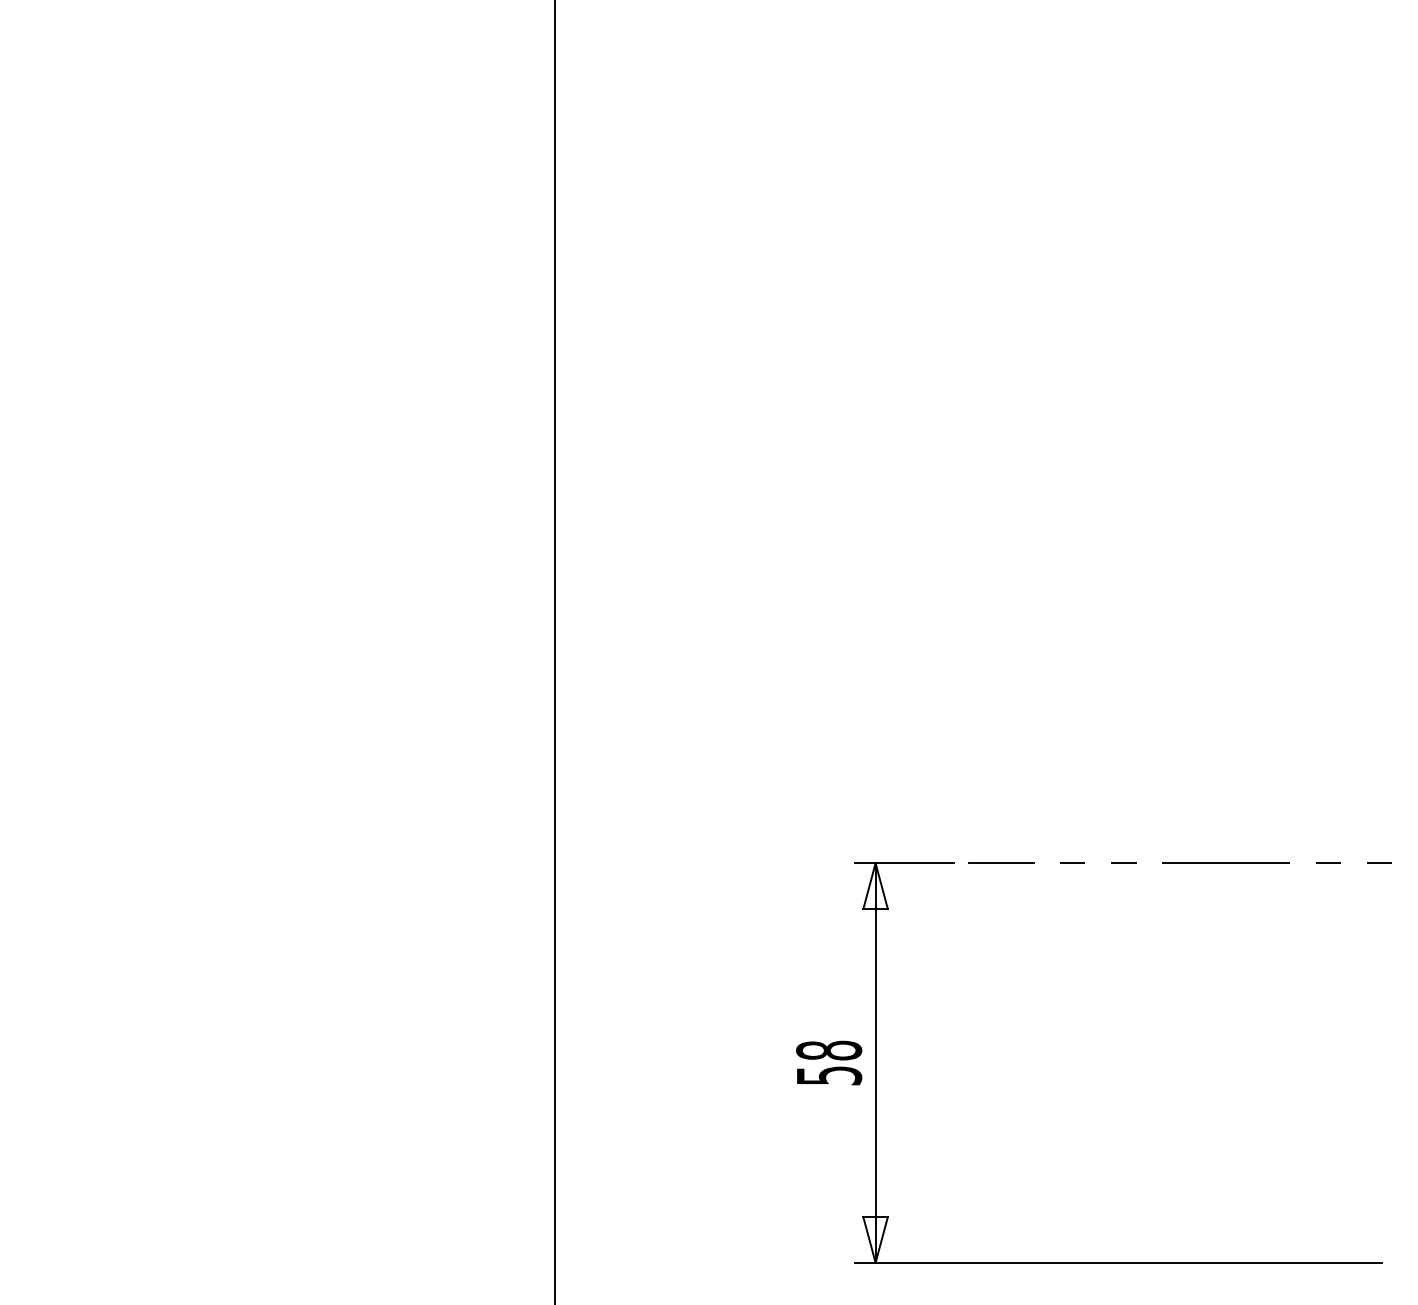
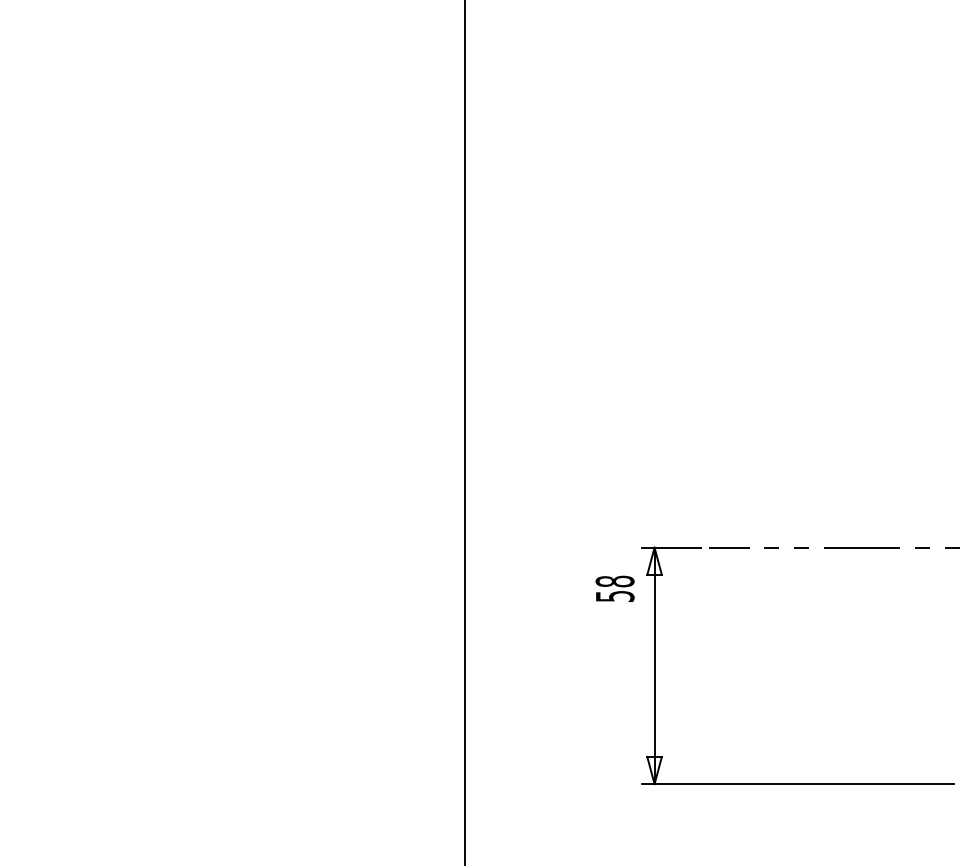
text: (828, 1062) -> (614, 588), moved

